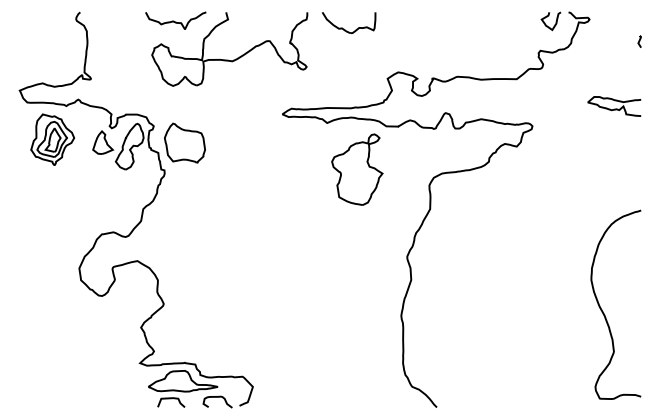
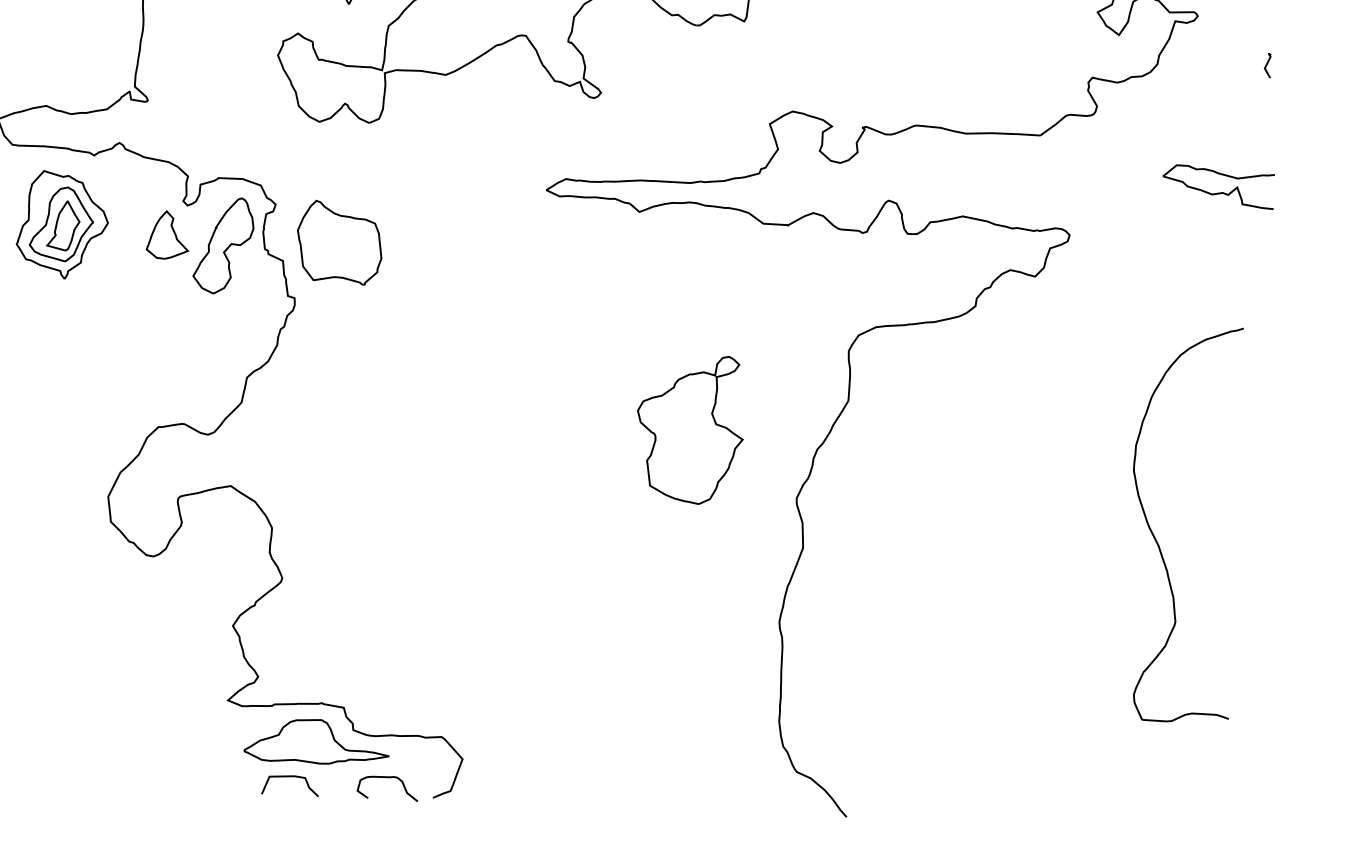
line: (639, 41) -> (1267, 64), moved
curve: (614, 108) -> (1218, 191), moved
part: (357, 169) -> (690, 429), moved
curve: (603, 311) -> (1156, 537), moved

